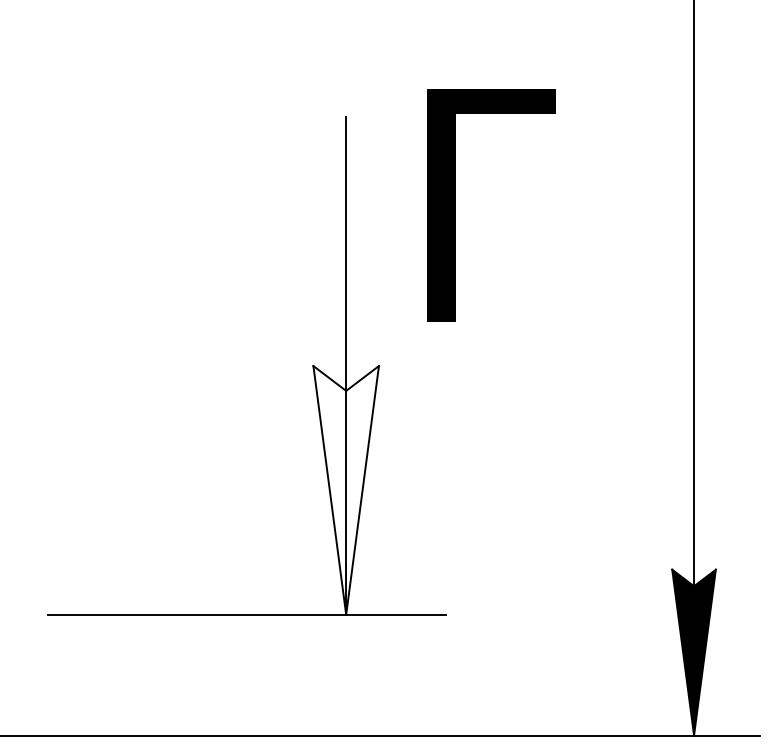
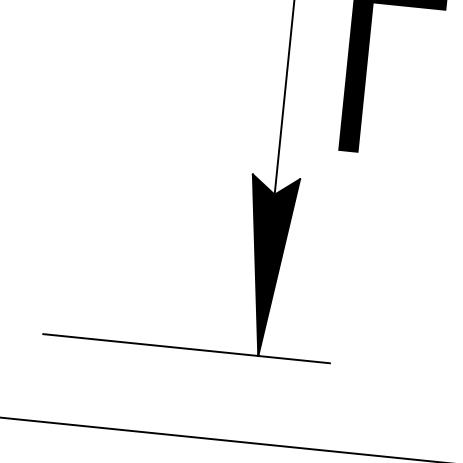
fill: (345, 490) -> (266, 266), added

